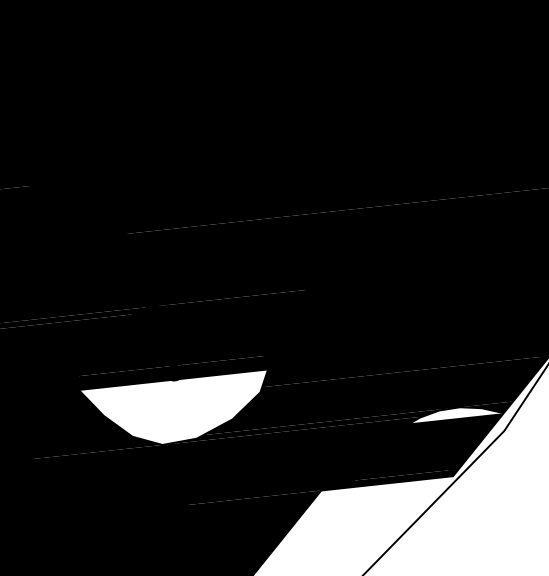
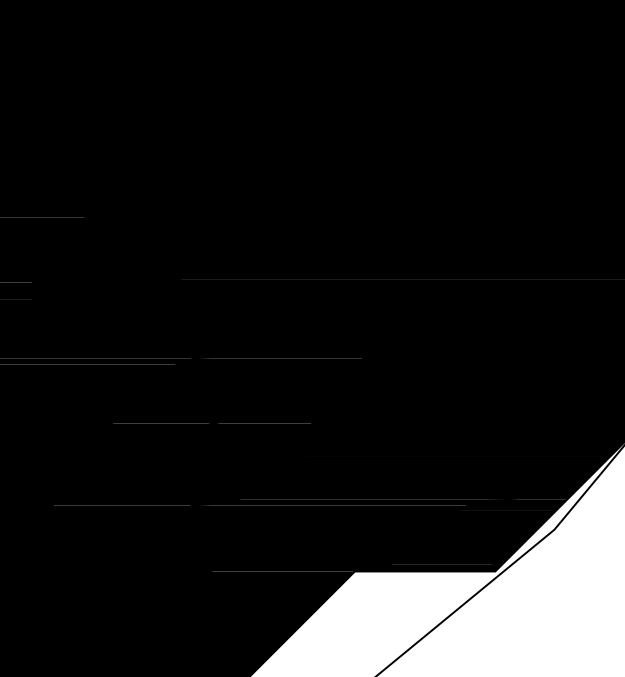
fill: (176, 411) -> (211, 471), added
fill: (455, 412) -> (505, 504), added

